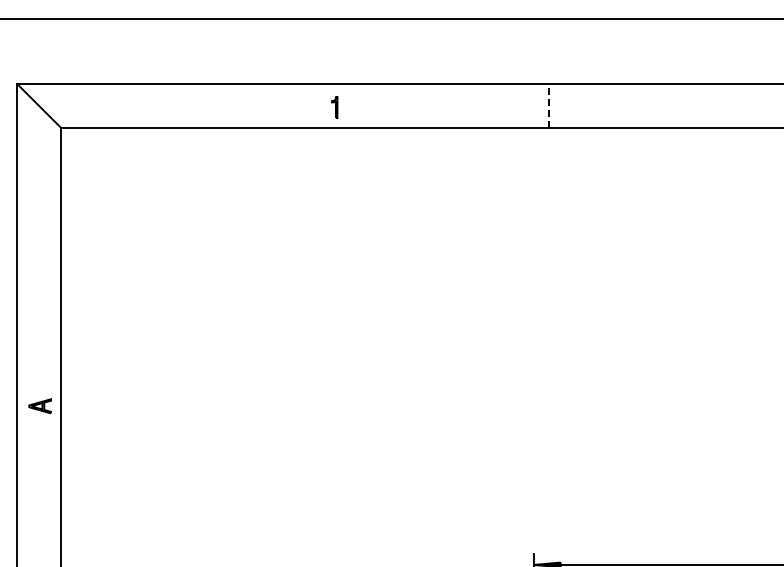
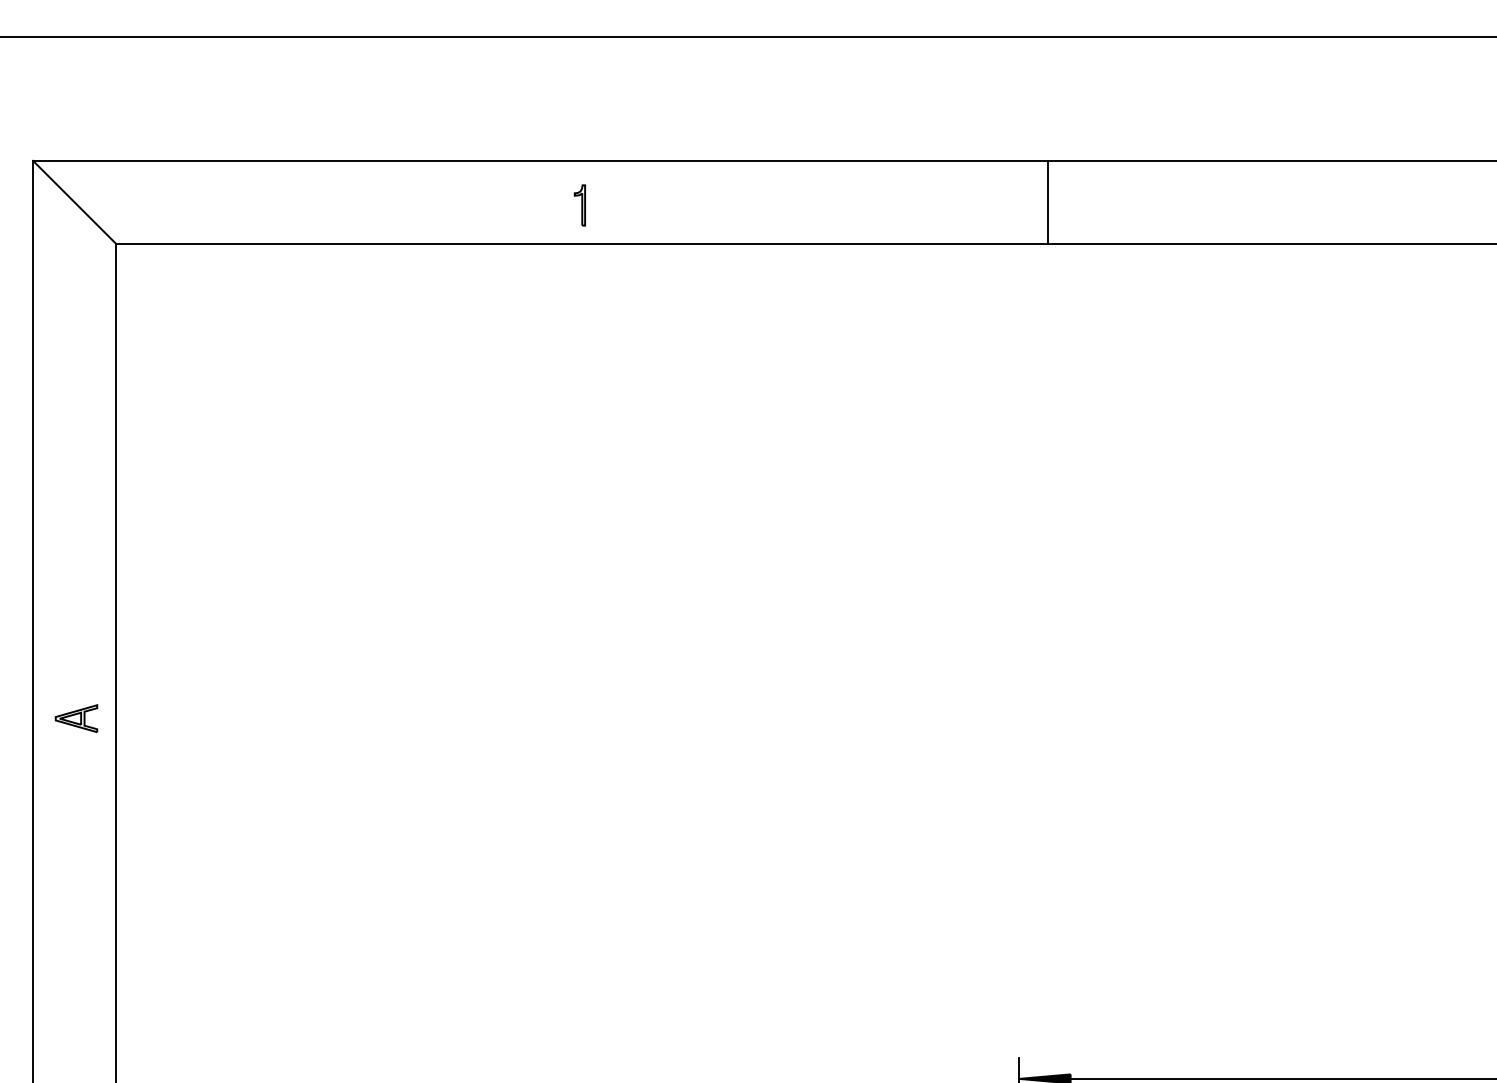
line: (549, 105) -> (1049, 201), dashed -> solid
part: (334, 107) -> (579, 205), moved
part: (39, 406) -> (75, 719), moved

